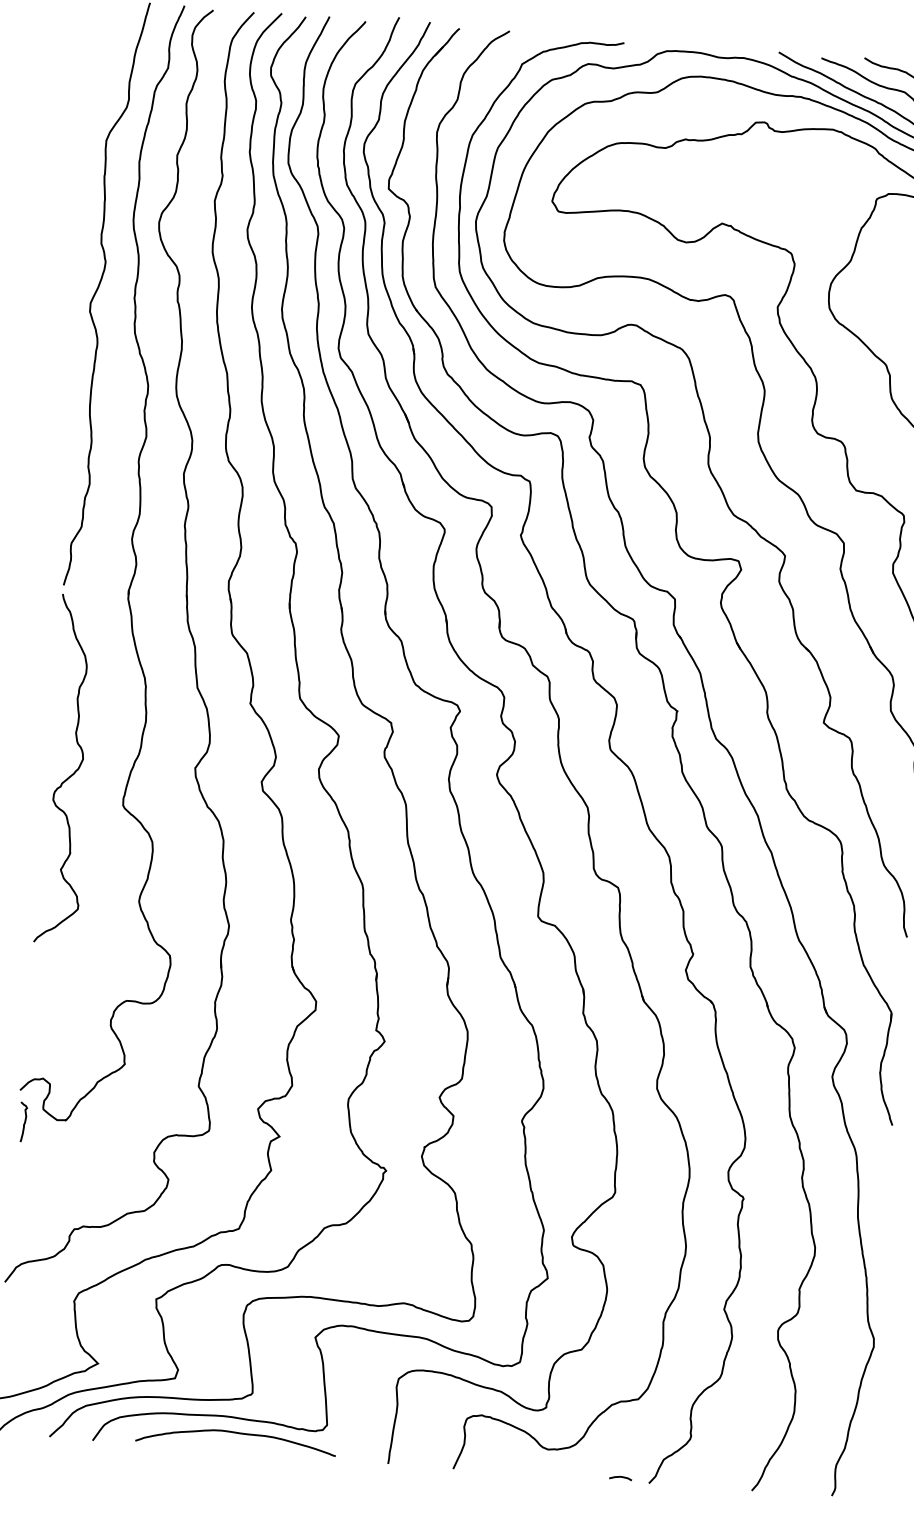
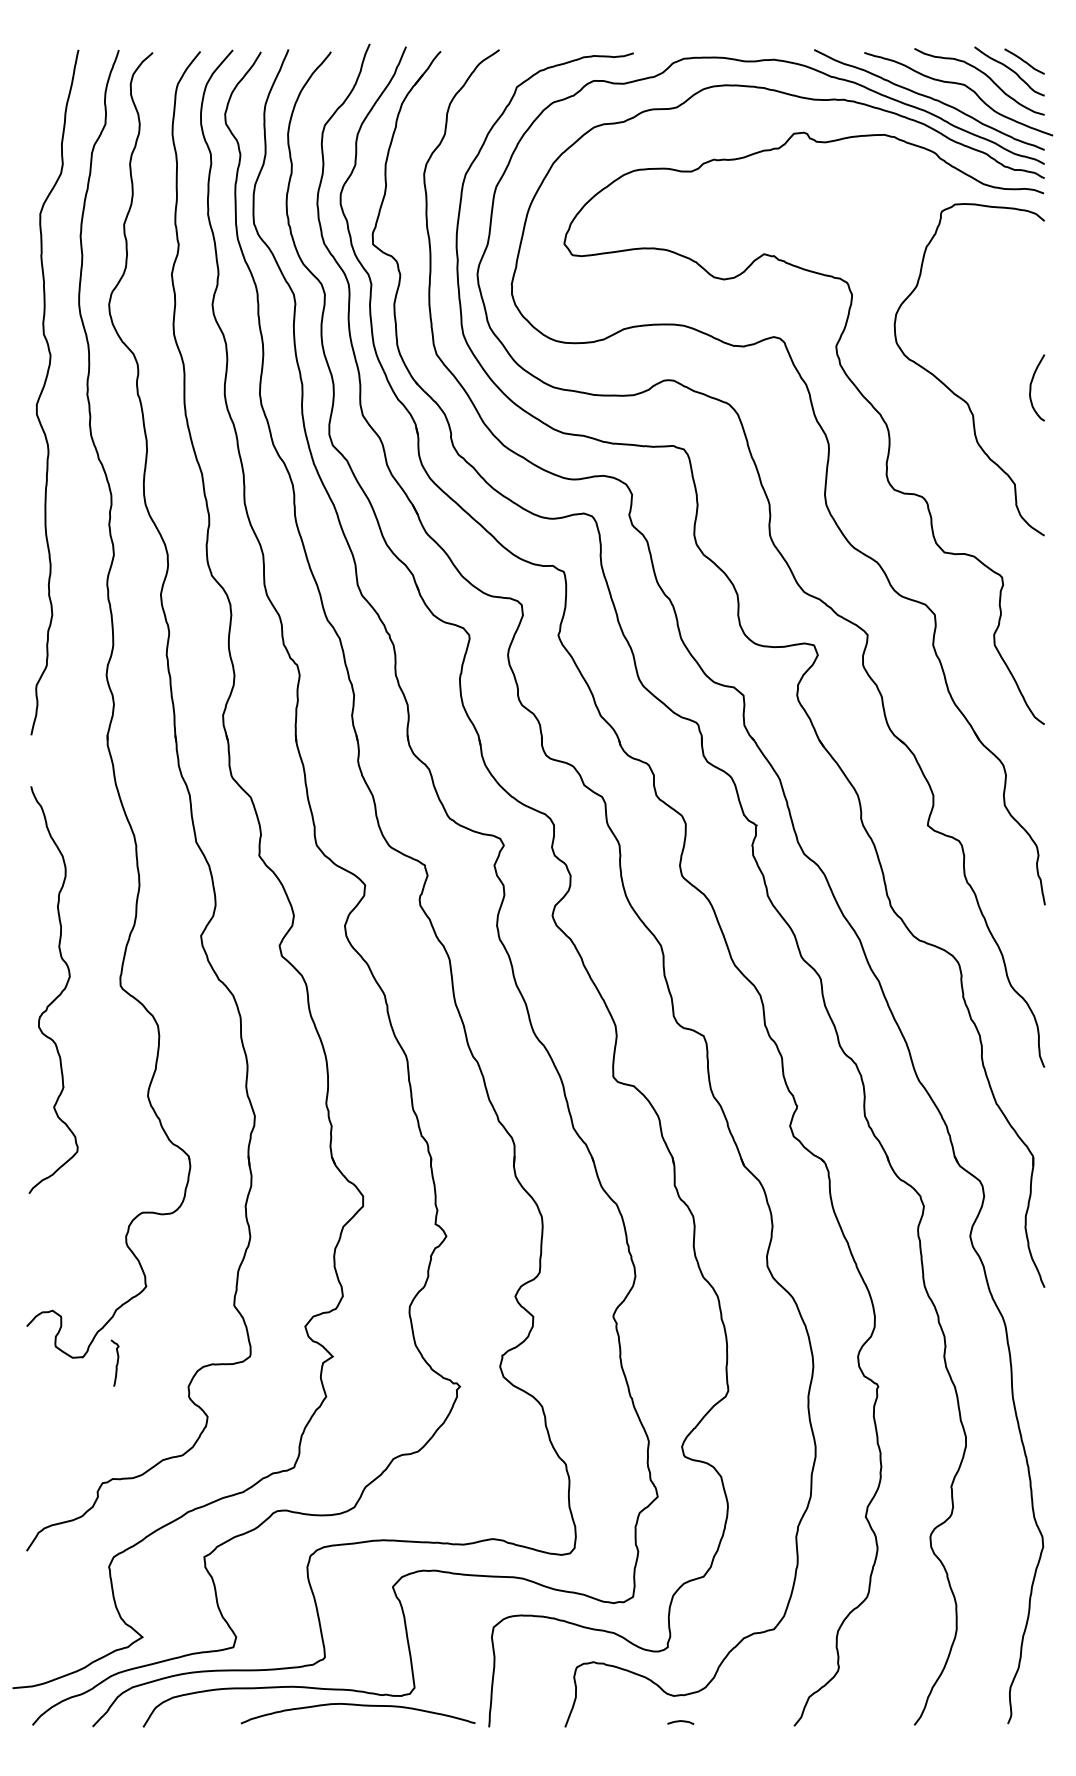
curve: (72, 773) -> (58, 994), moved
curve: (24, 1121) -> (116, 1362), moved
curve: (238, 1434) -> (360, 1706), moved
curve: (620, 1477) -> (680, 1721), moved

